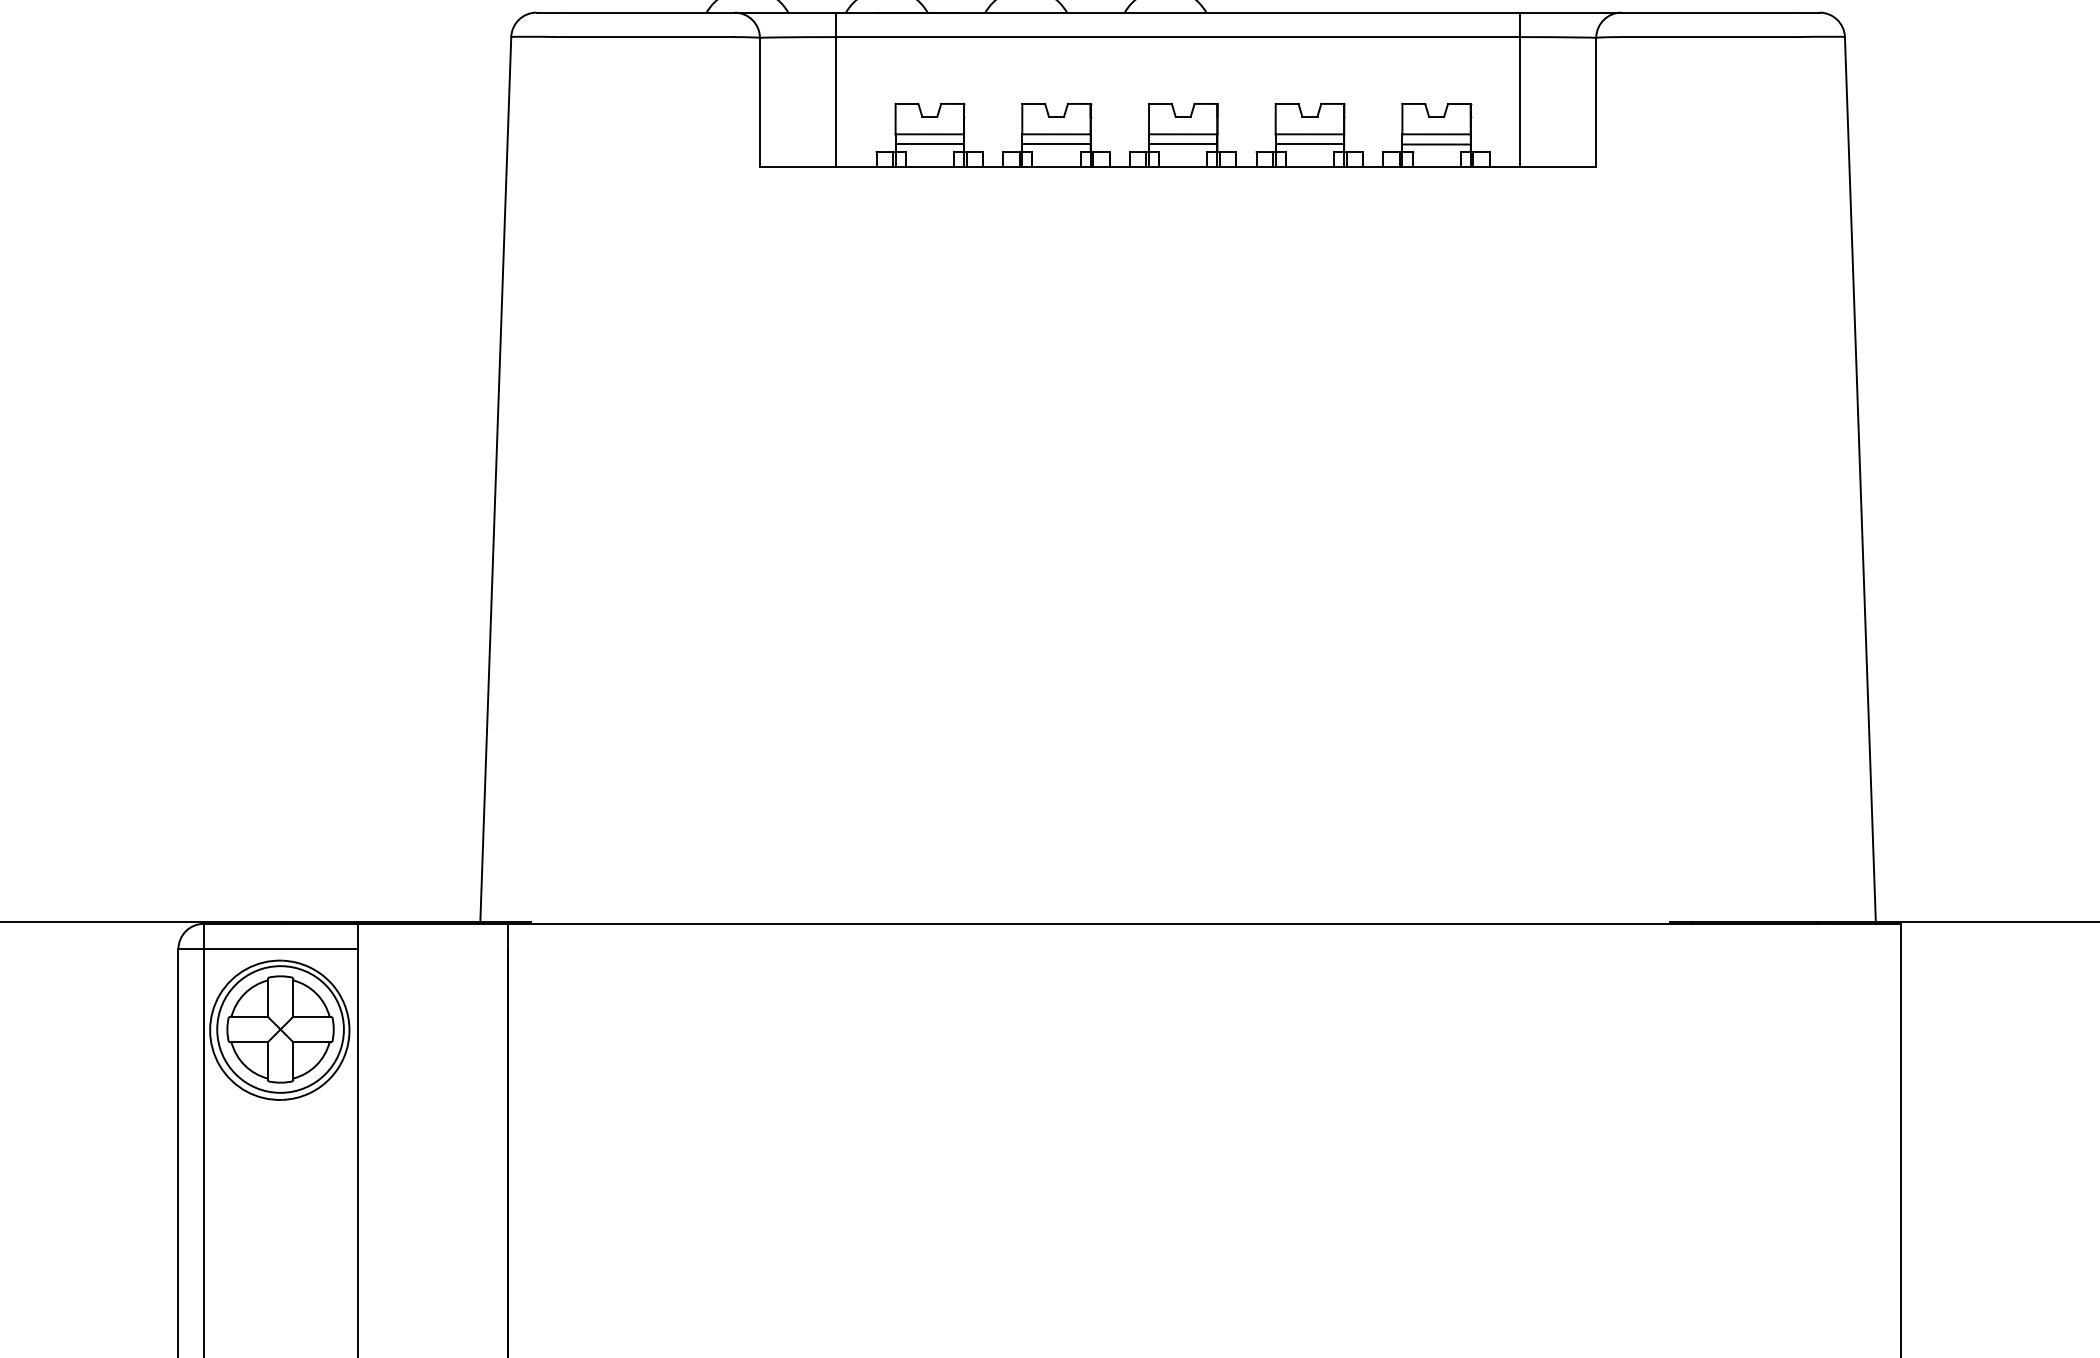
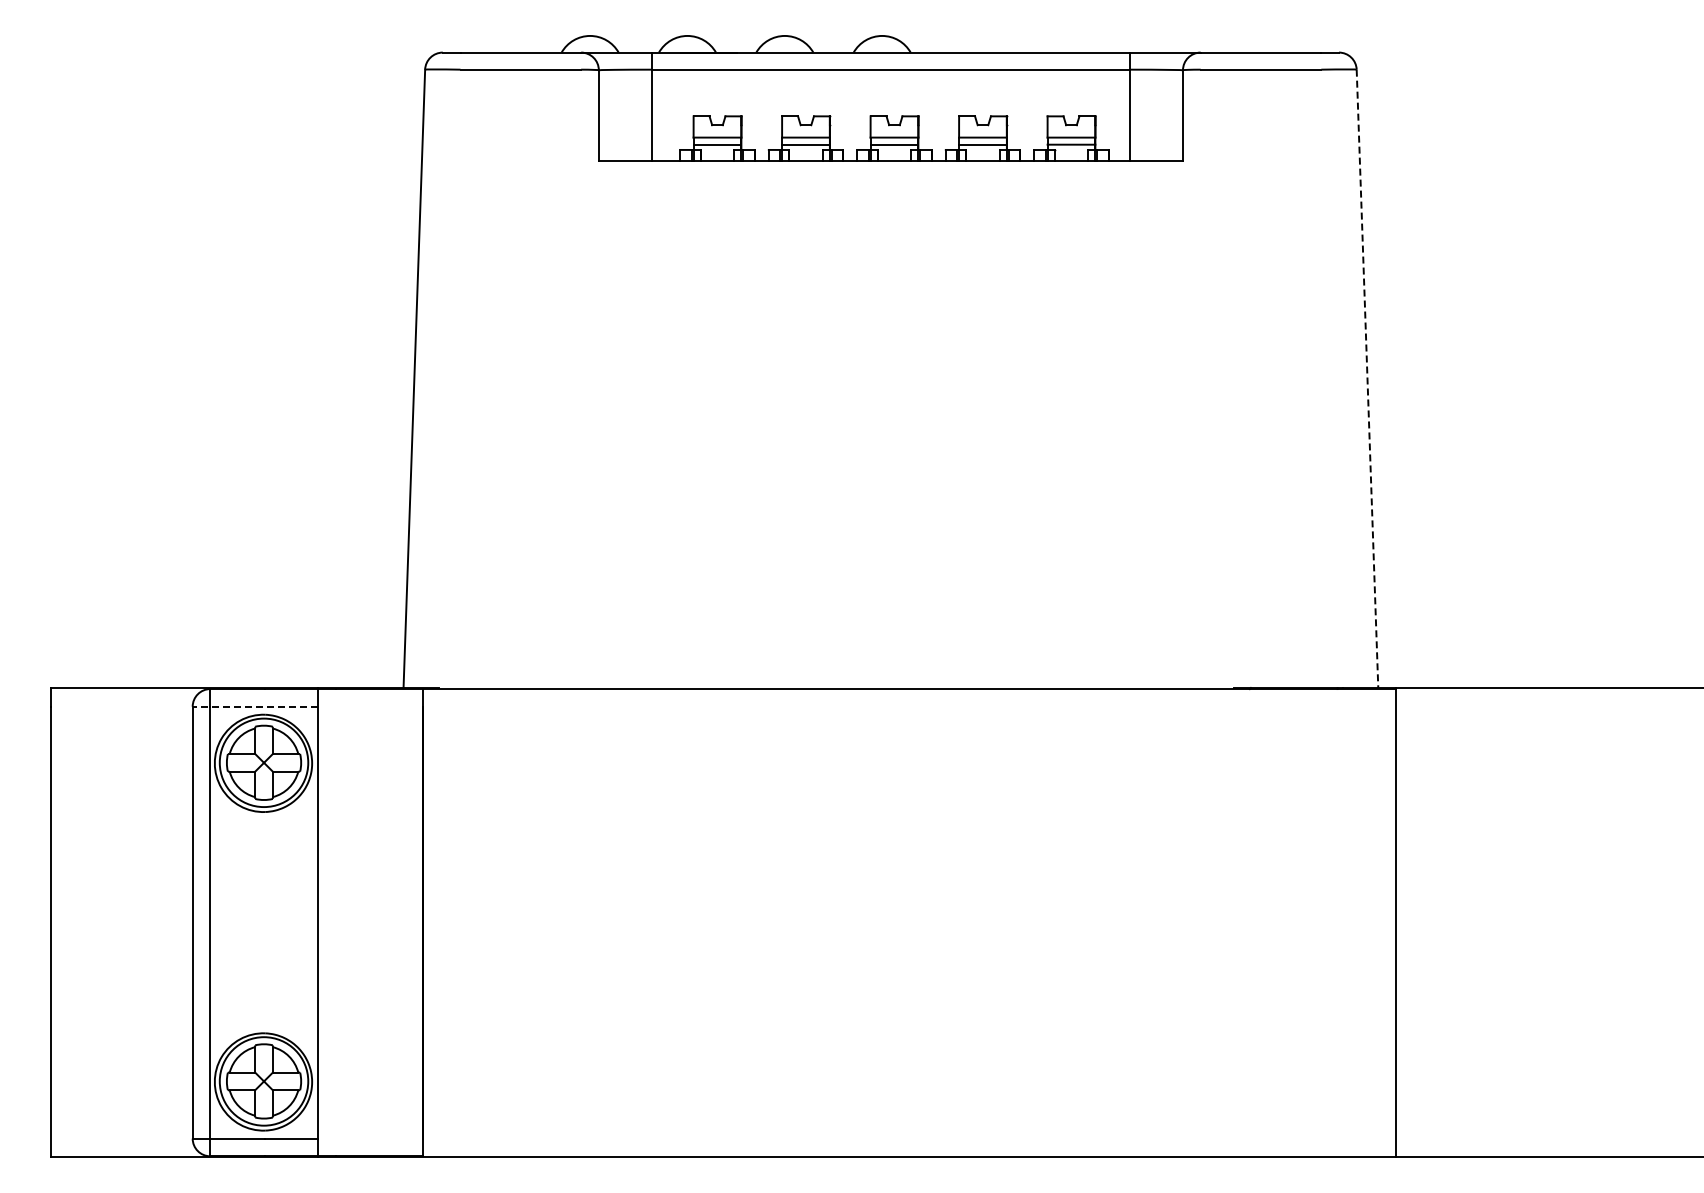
line: (1860, 480) -> (1367, 379), solid -> dashed
line: (268, 948) -> (255, 706), solid -> dashed

